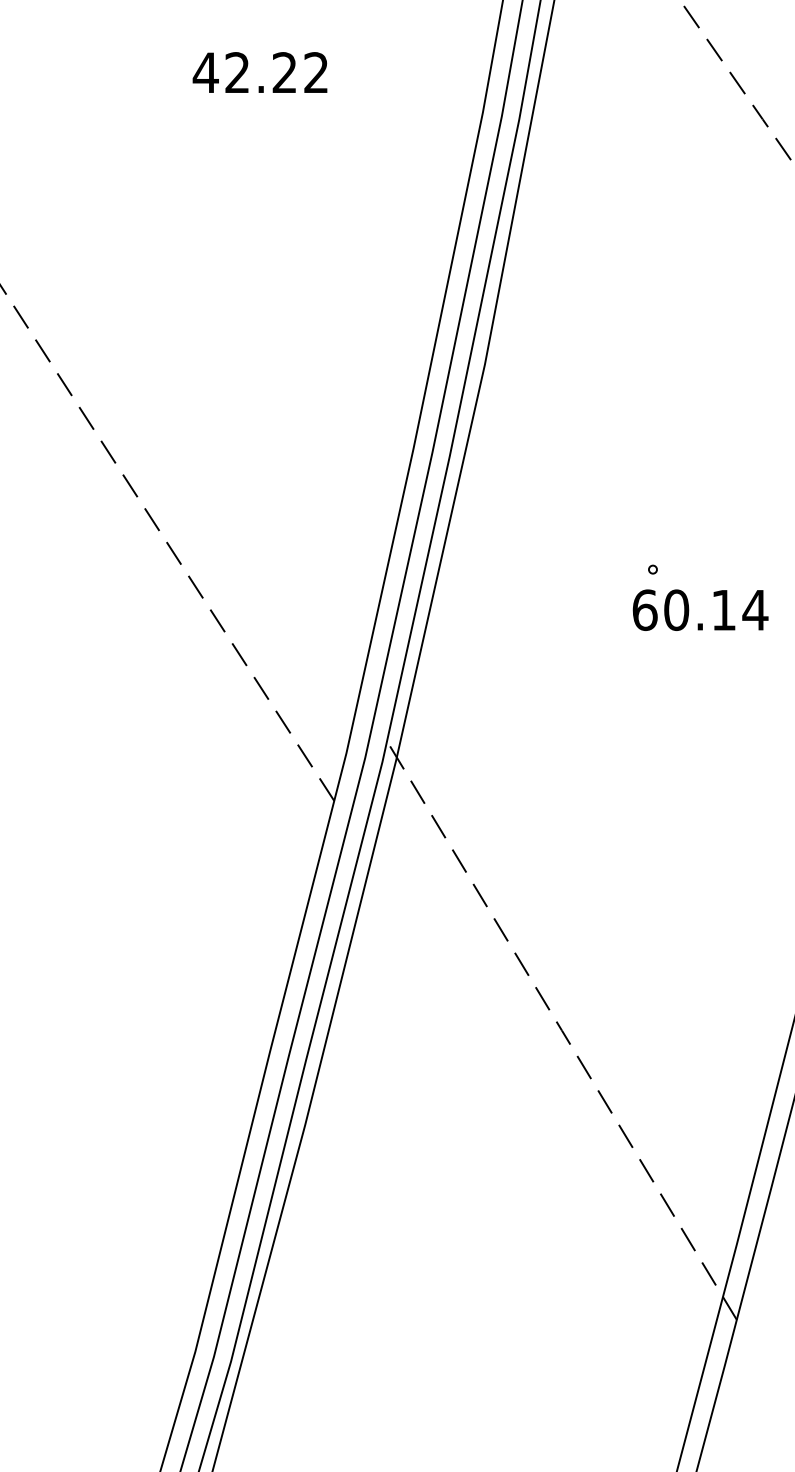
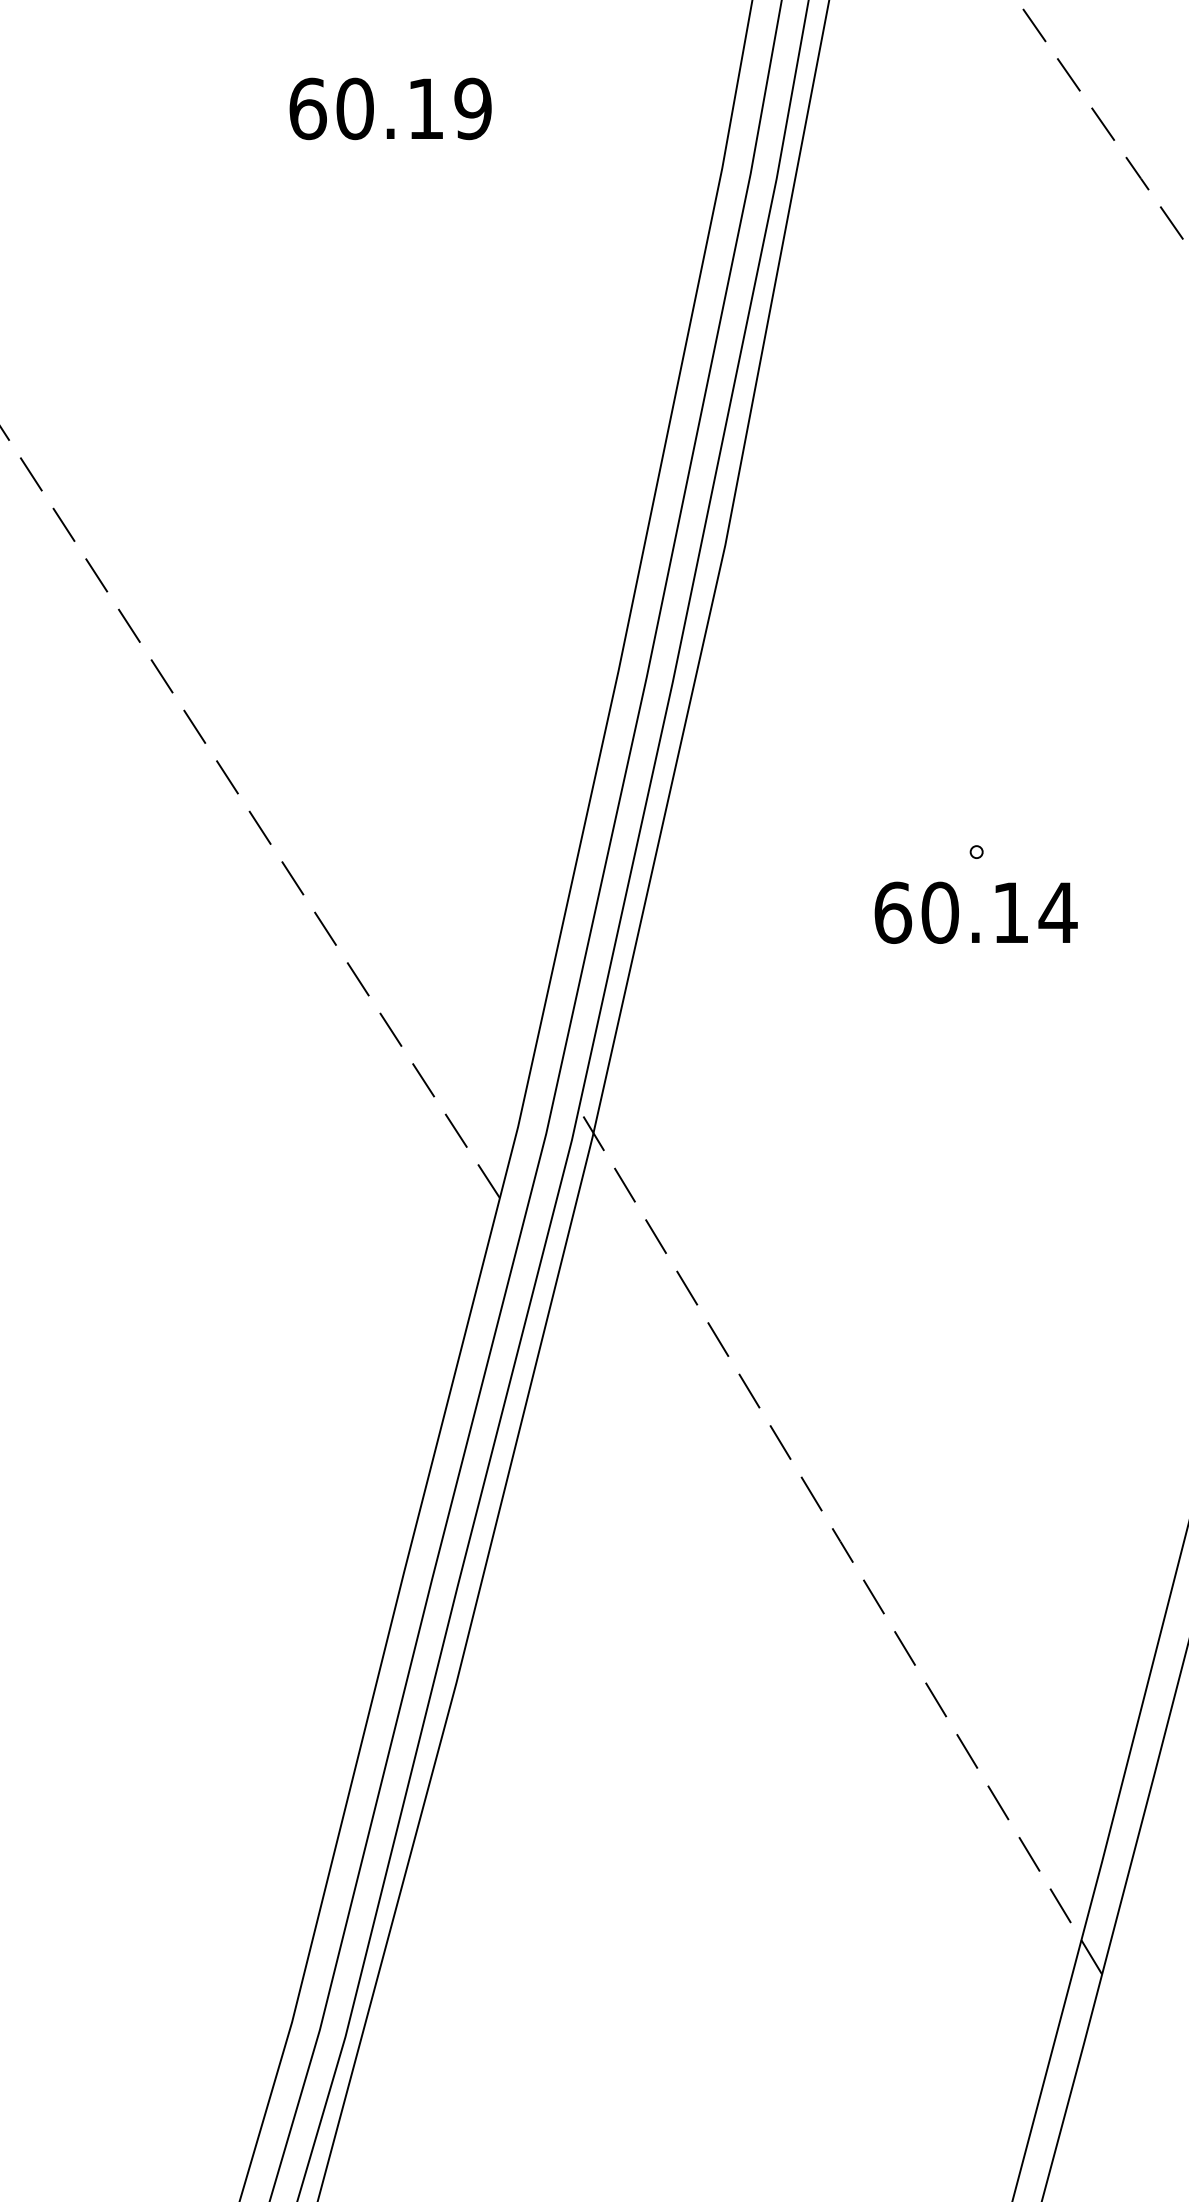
text: (260, 72) -> (389, 108), 42.22 -> 60.19
text: (700, 609) -> (975, 911), moved

